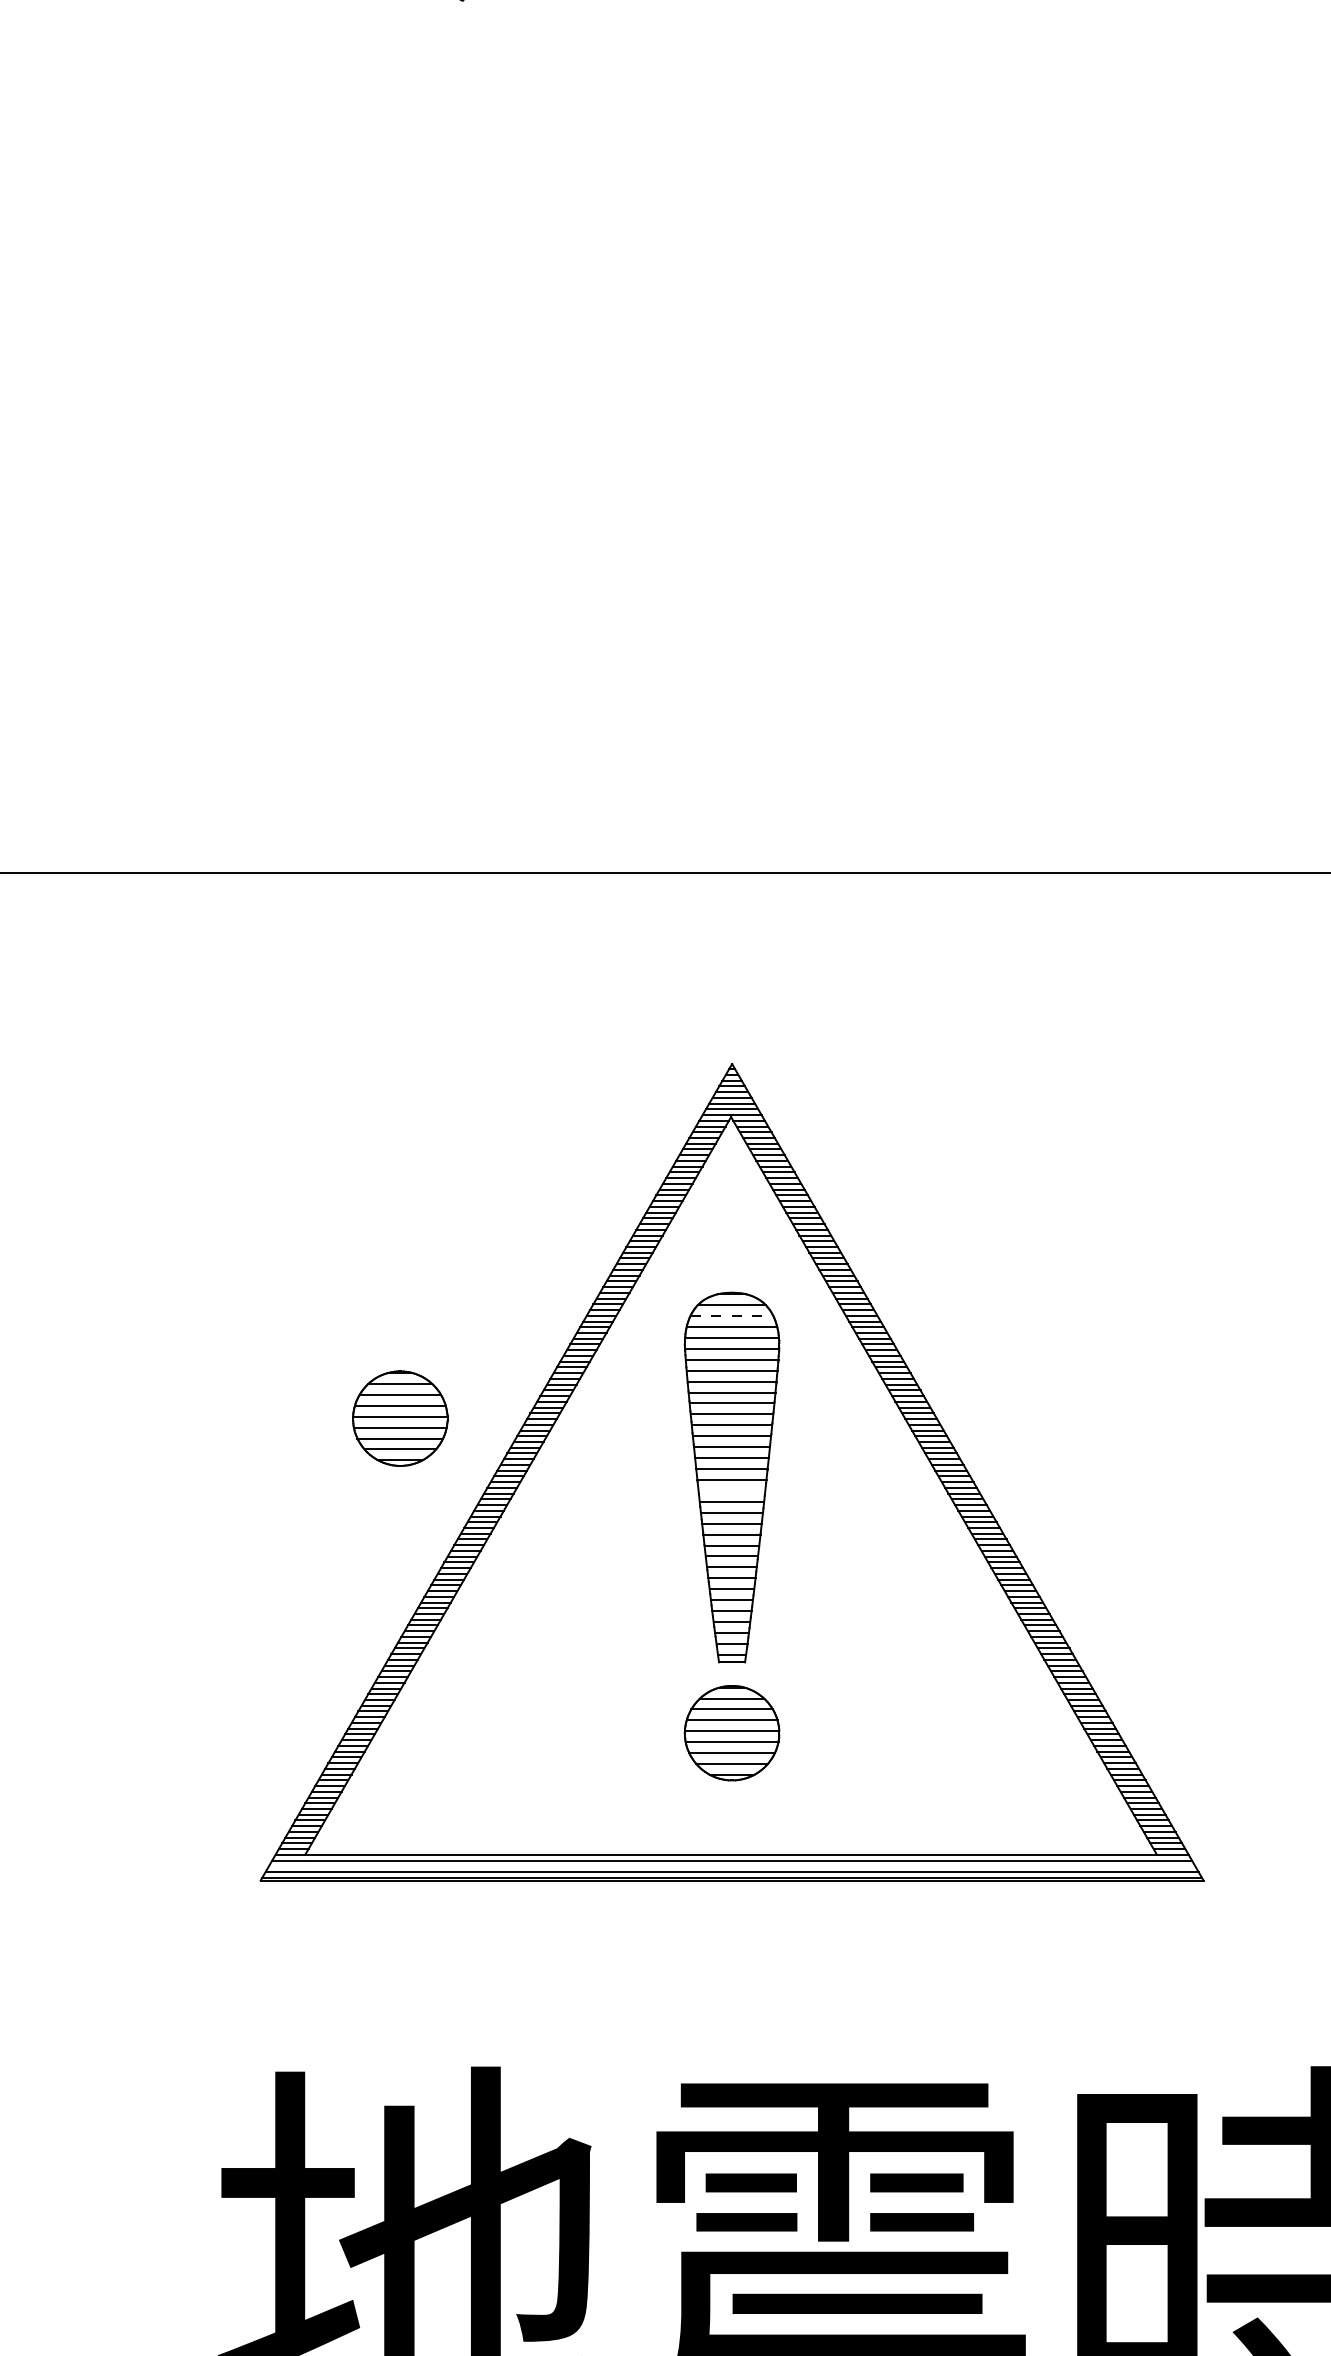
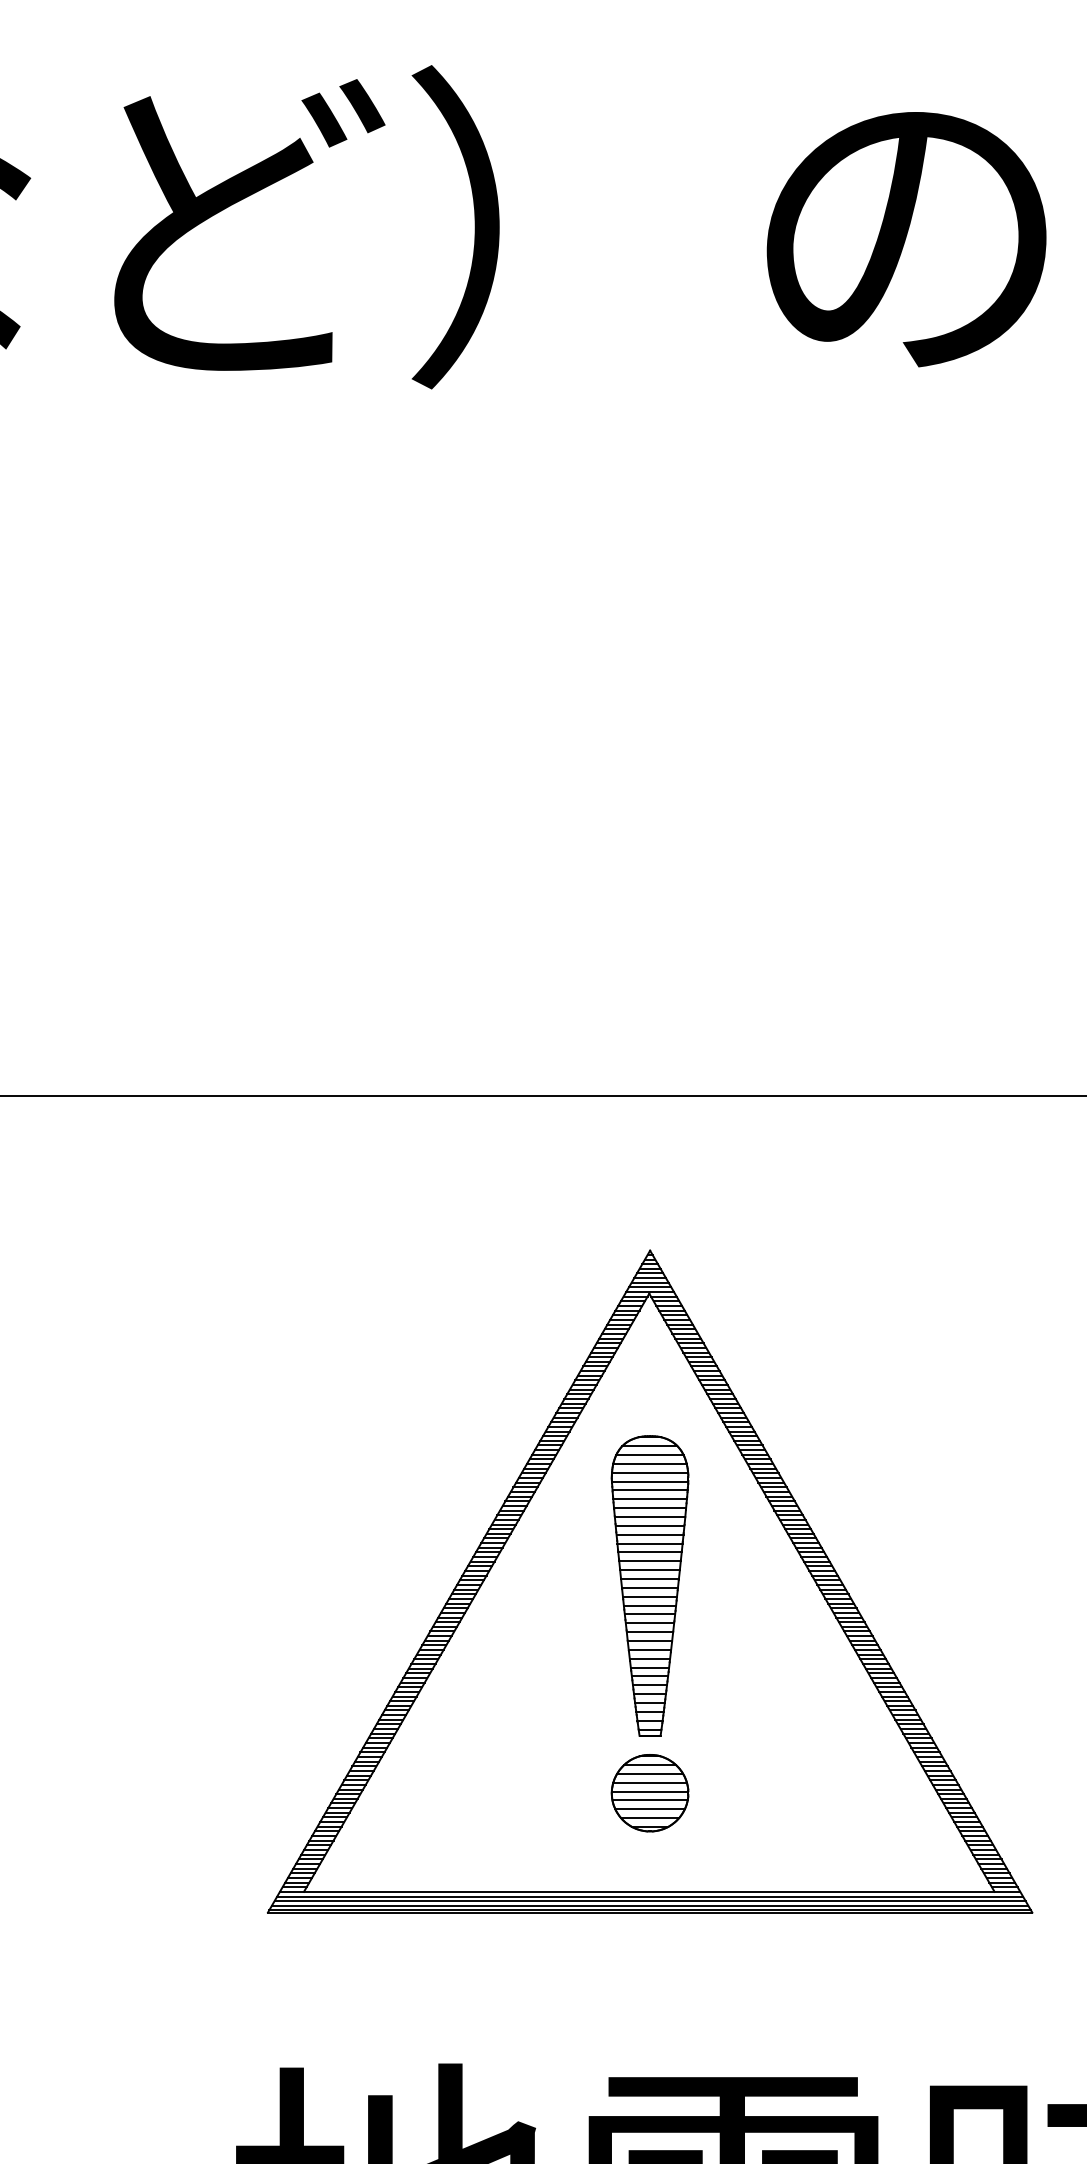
line: (731, 1316) -> (649, 1455), dashed -> solid
part: (399, 1419) -> (380, 1538), removed
line: (731, 1490) -> (649, 1596), added
line: (731, 1866) -> (649, 1901), added

